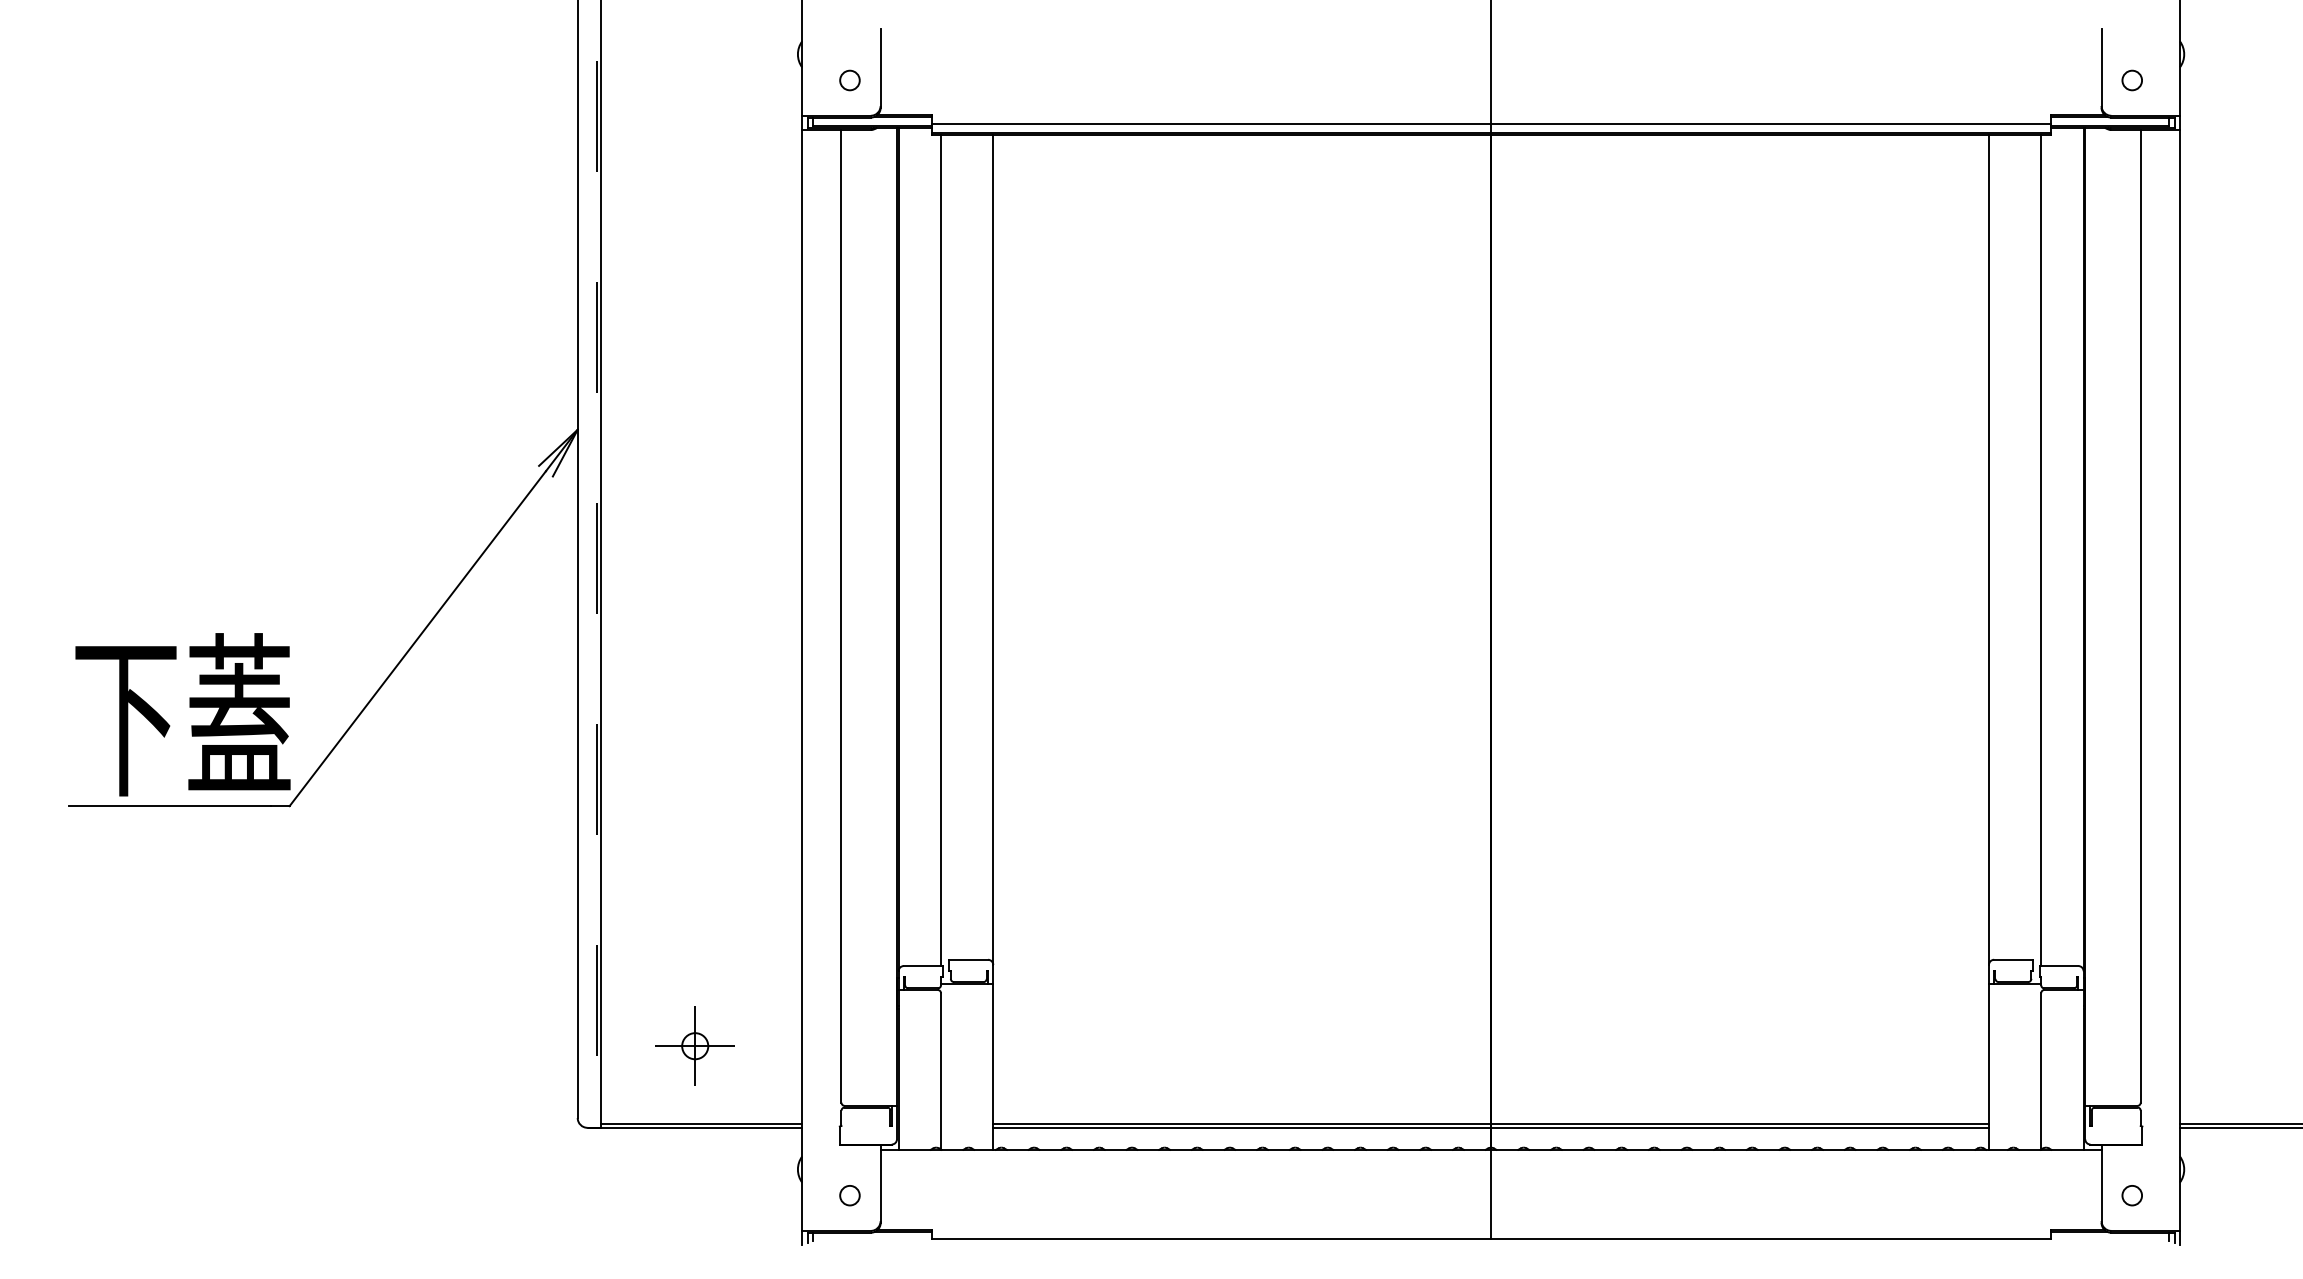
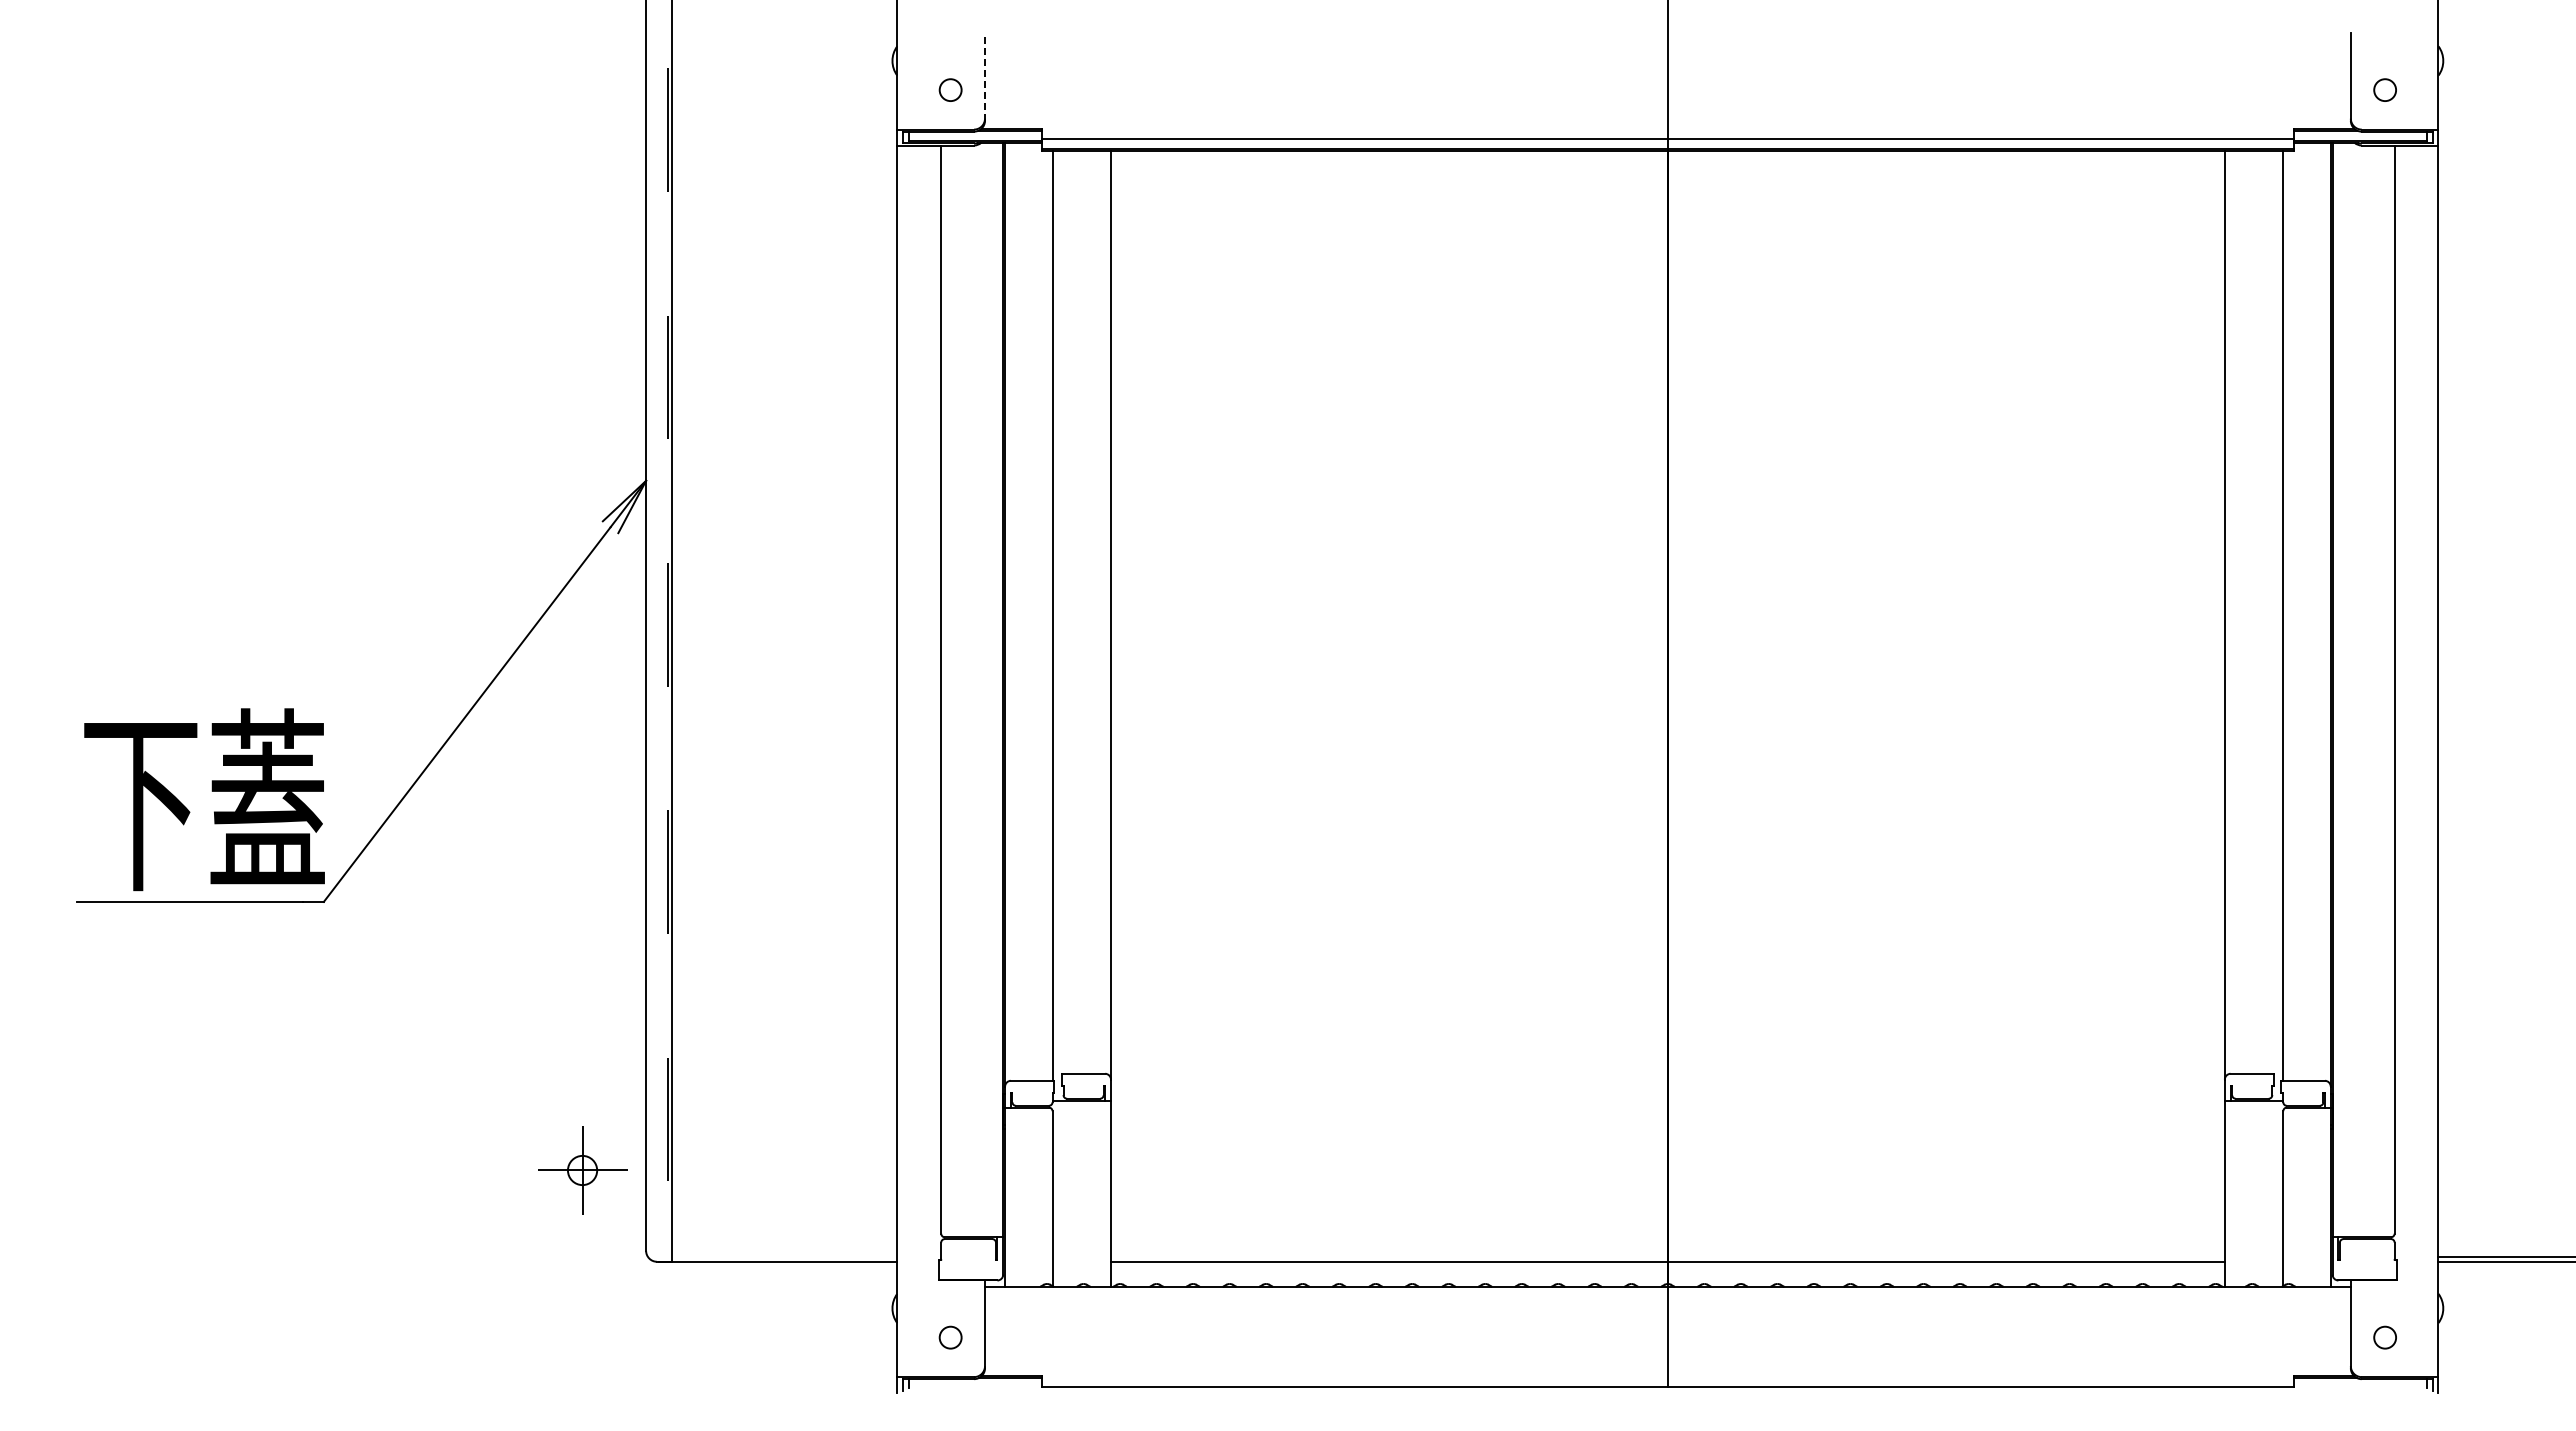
line: (881, 68) -> (985, 76), solid -> dashed
part: (695, 1046) -> (582, 1170), moved
line: (701, 1123) -> (784, 1257), removed
line: (1490, 1123) -> (1667, 1257), removed

